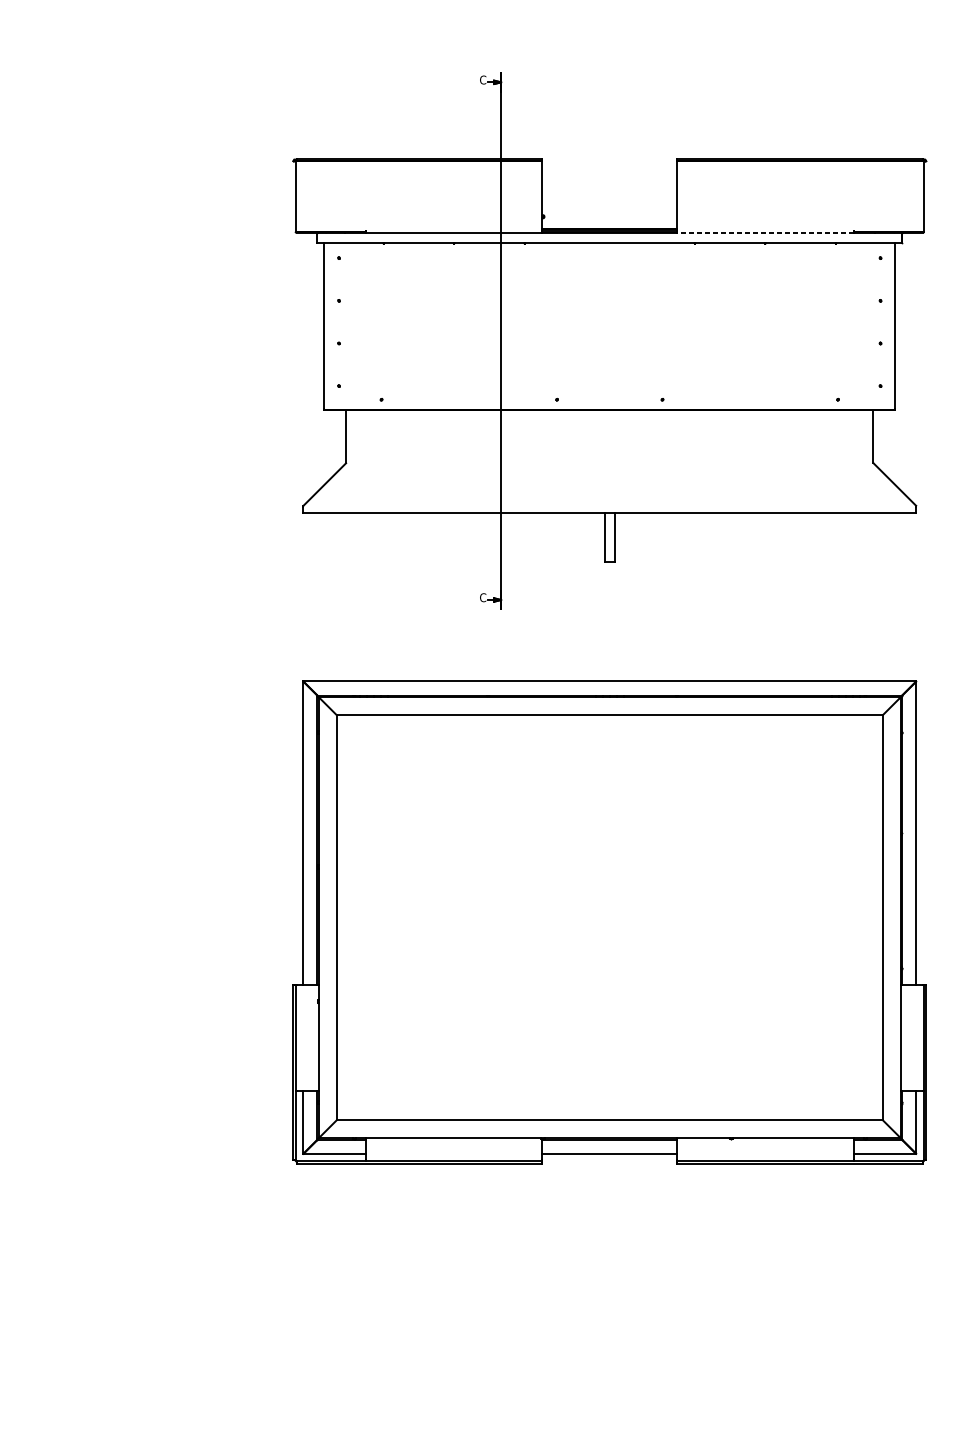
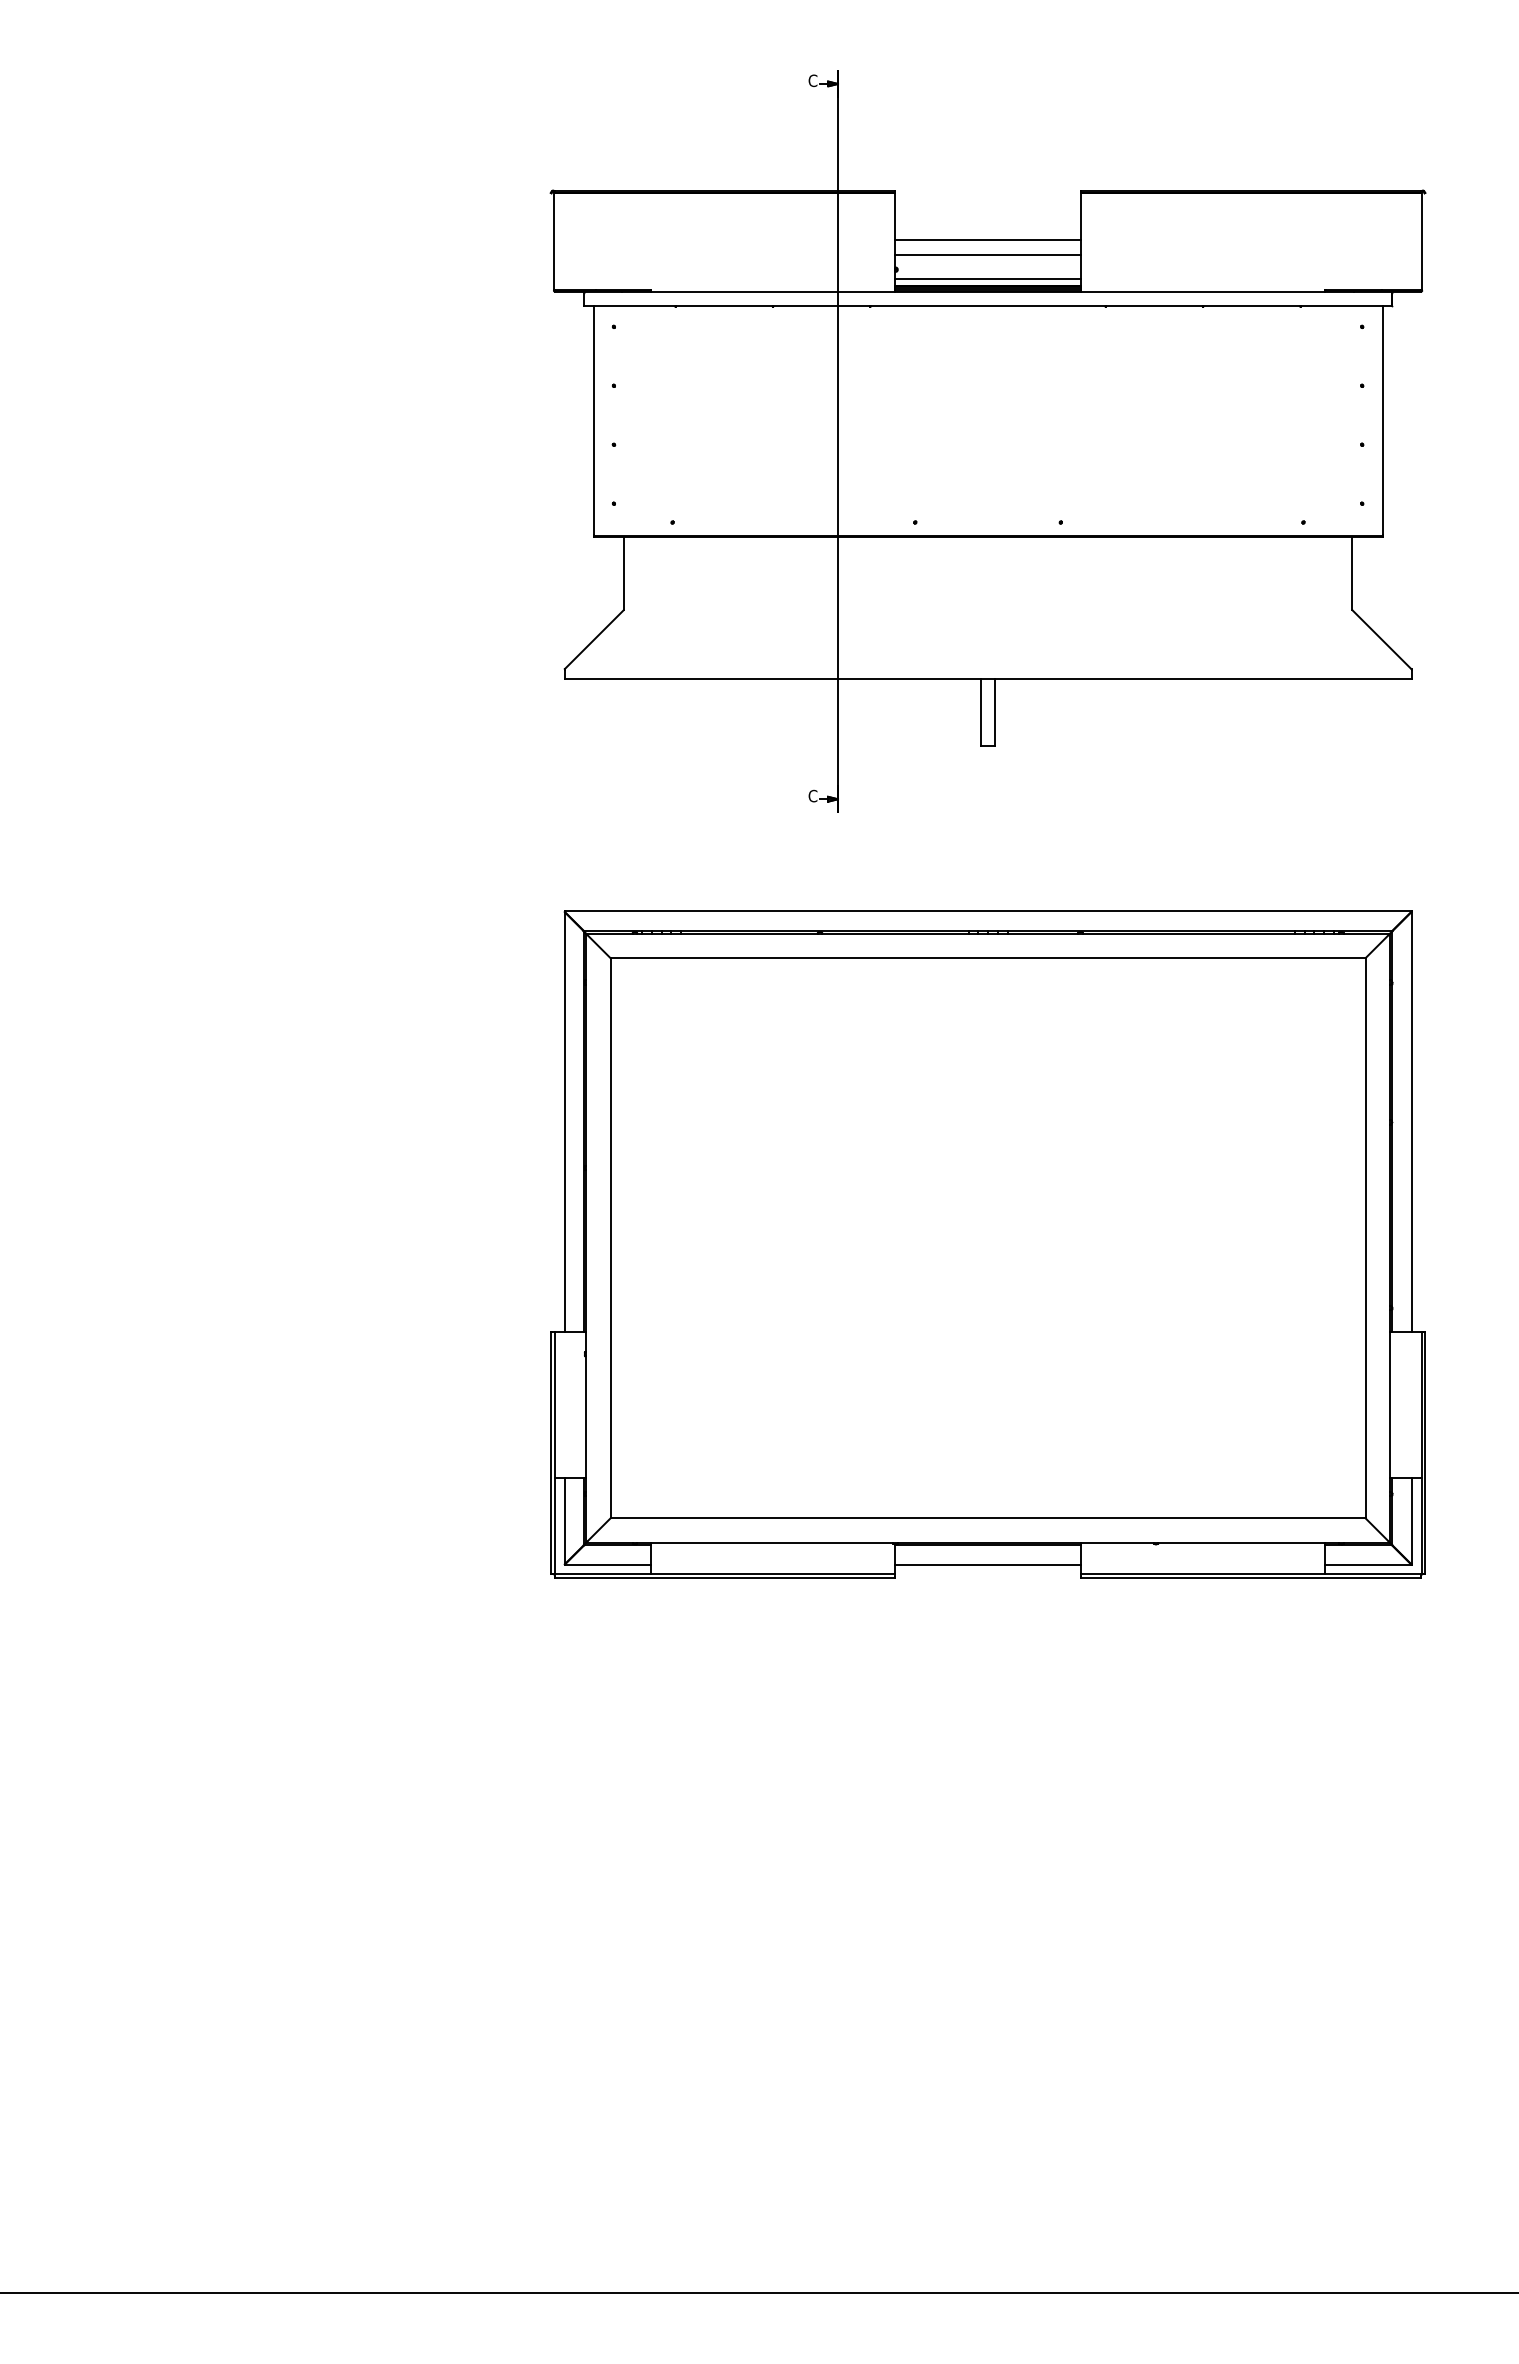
line: (609, 194) -> (987, 239), added
line: (609, 206) -> (987, 255), added
line: (609, 223) -> (987, 279), added
line: (765, 232) -> (1203, 291), dashed -> solid

